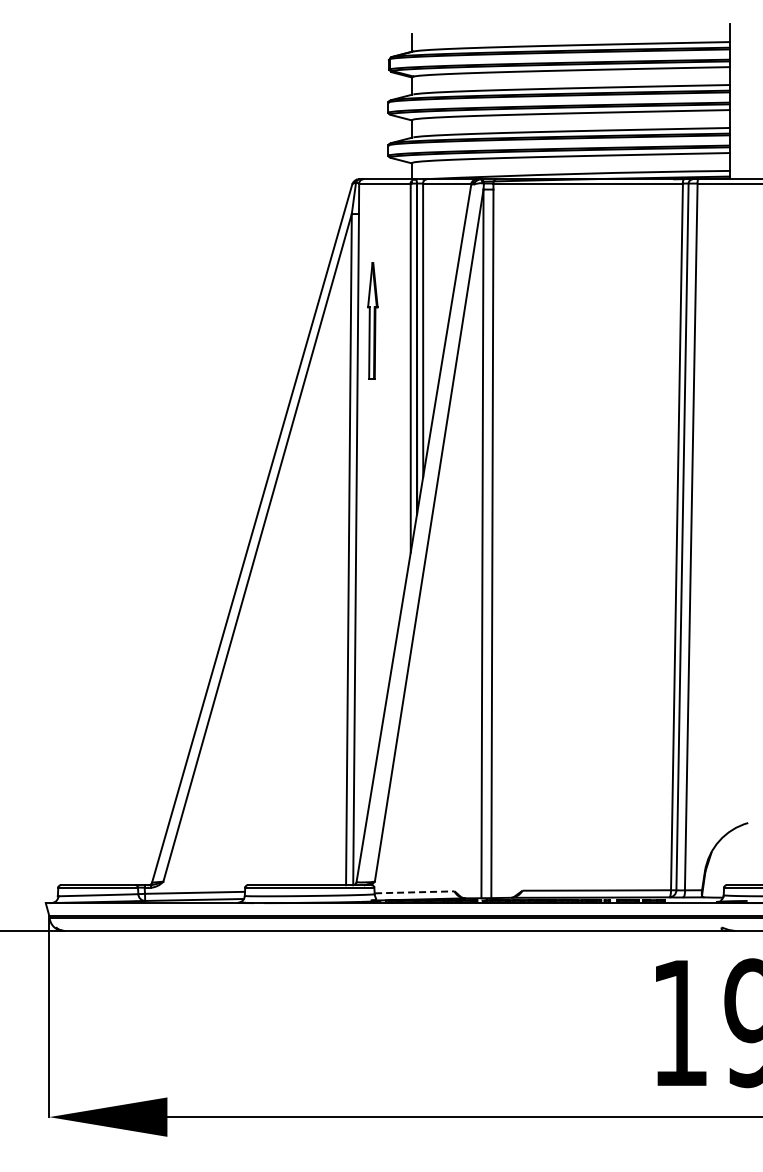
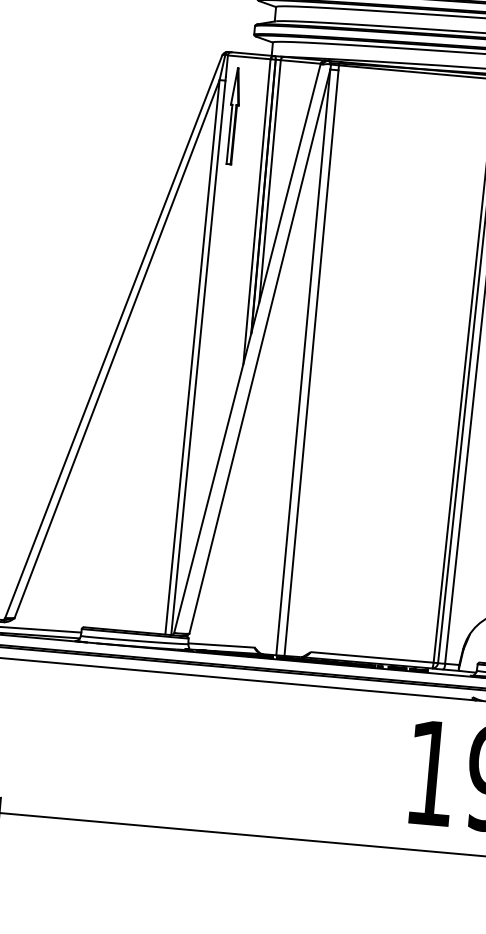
part: (372, 320) -> (233, 115), moved
line: (414, 892) -> (221, 645), dashed -> solid

